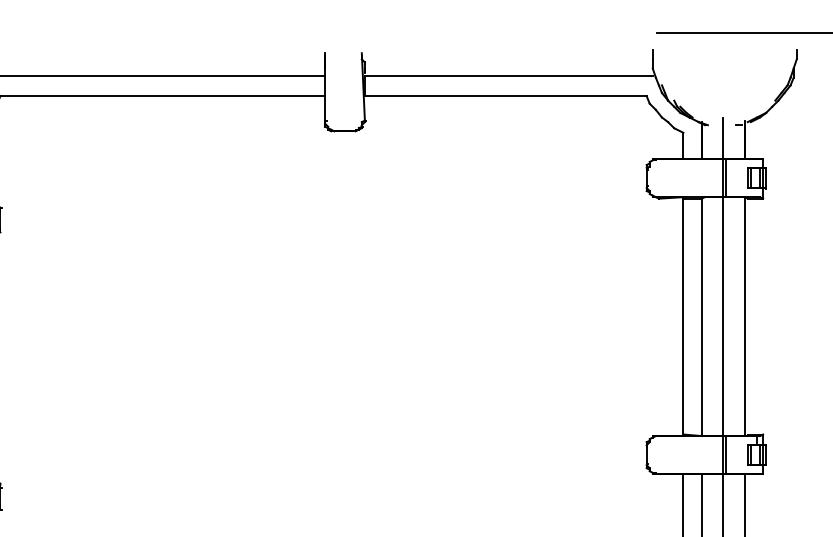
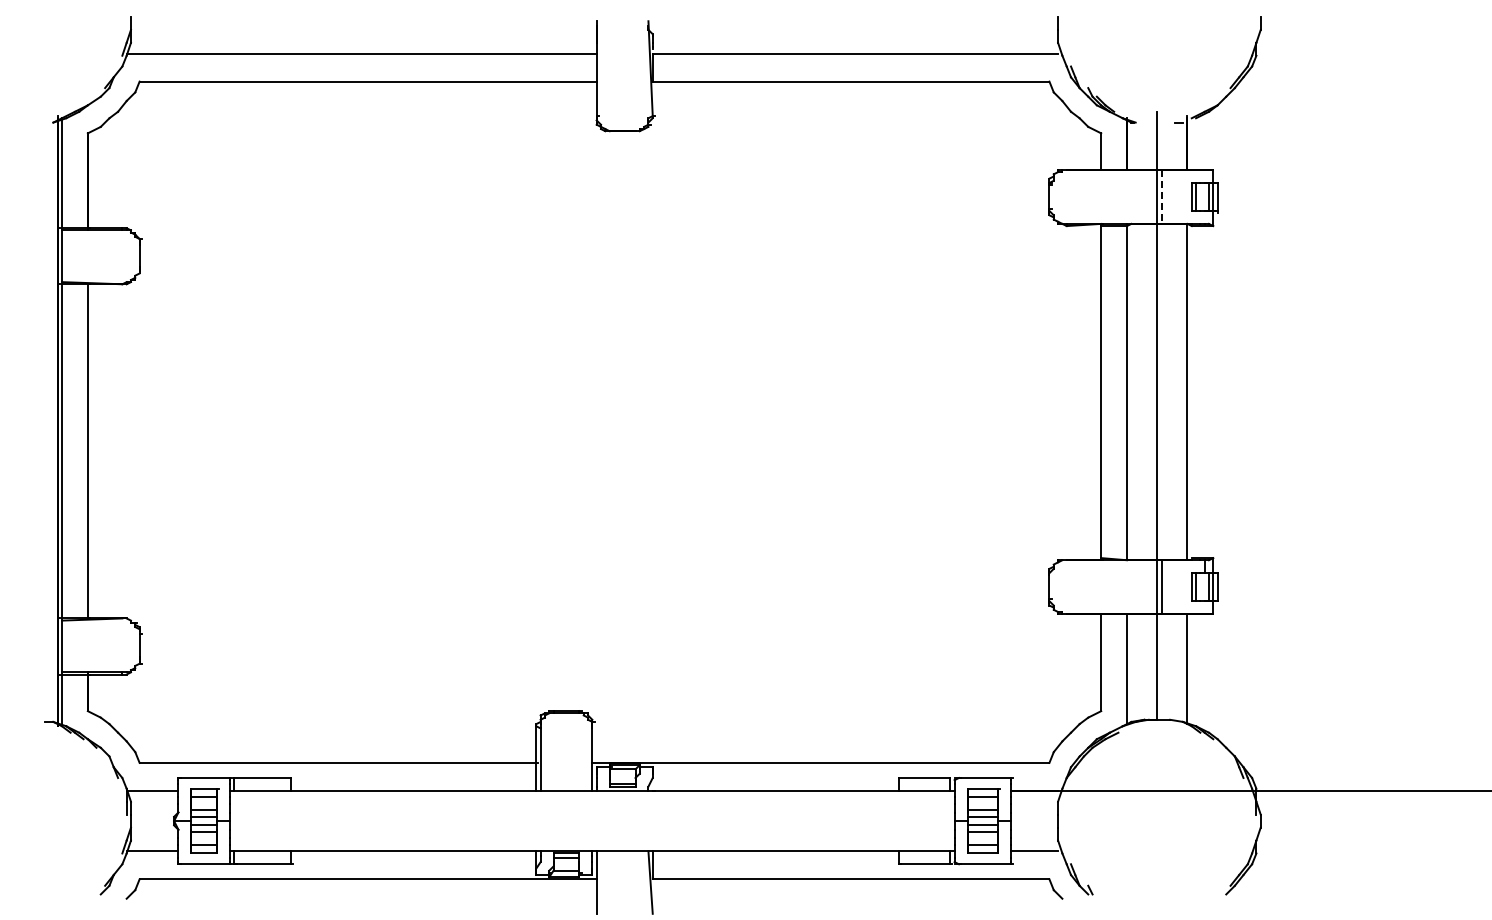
line: (726, 177) -> (1161, 196), solid -> dashed

